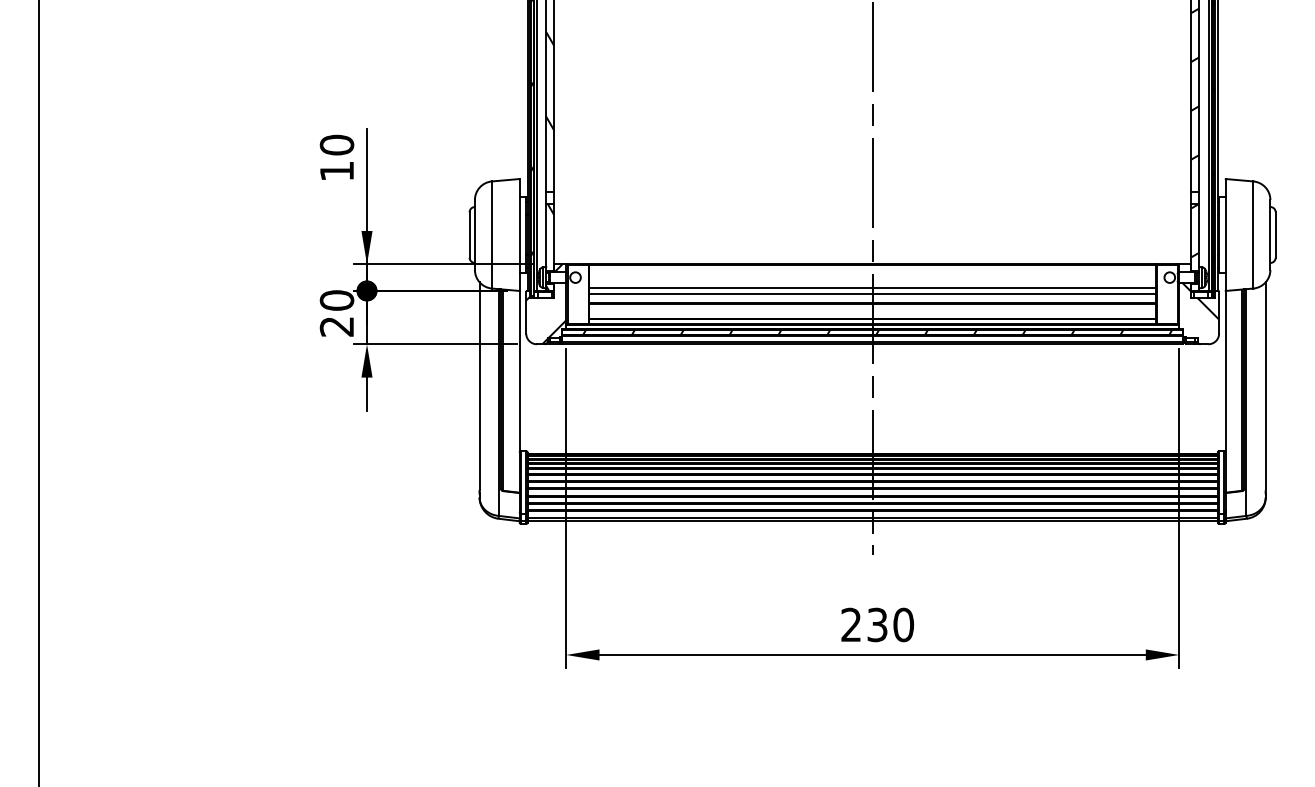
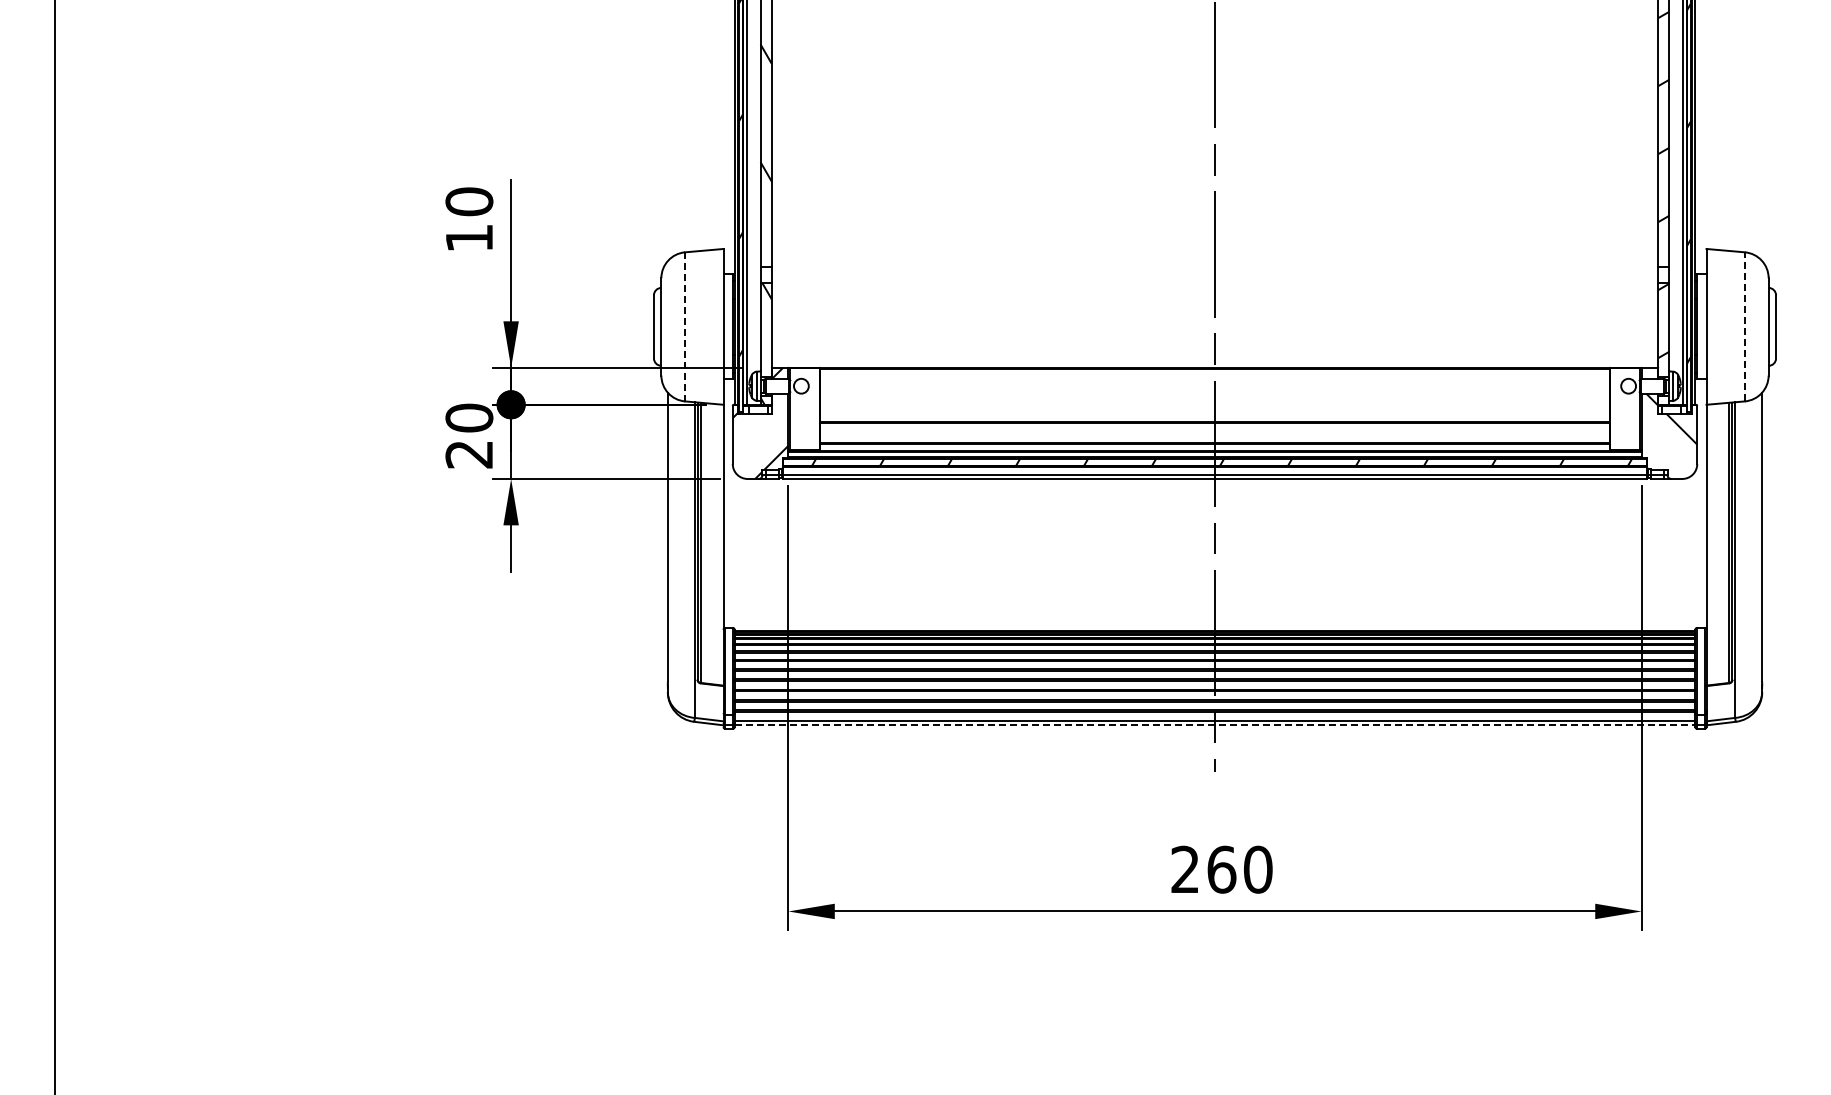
line: (492, 234) -> (685, 326), solid -> dashed
line: (1253, 234) -> (1744, 326), solid -> dashed
line: (872, 288) -> (1214, 401), removed
line: (872, 293) -> (1214, 408), removed
line: (873, 521) -> (1215, 725), solid -> dashed
text: (877, 624) -> (1221, 869), 230 -> 260

